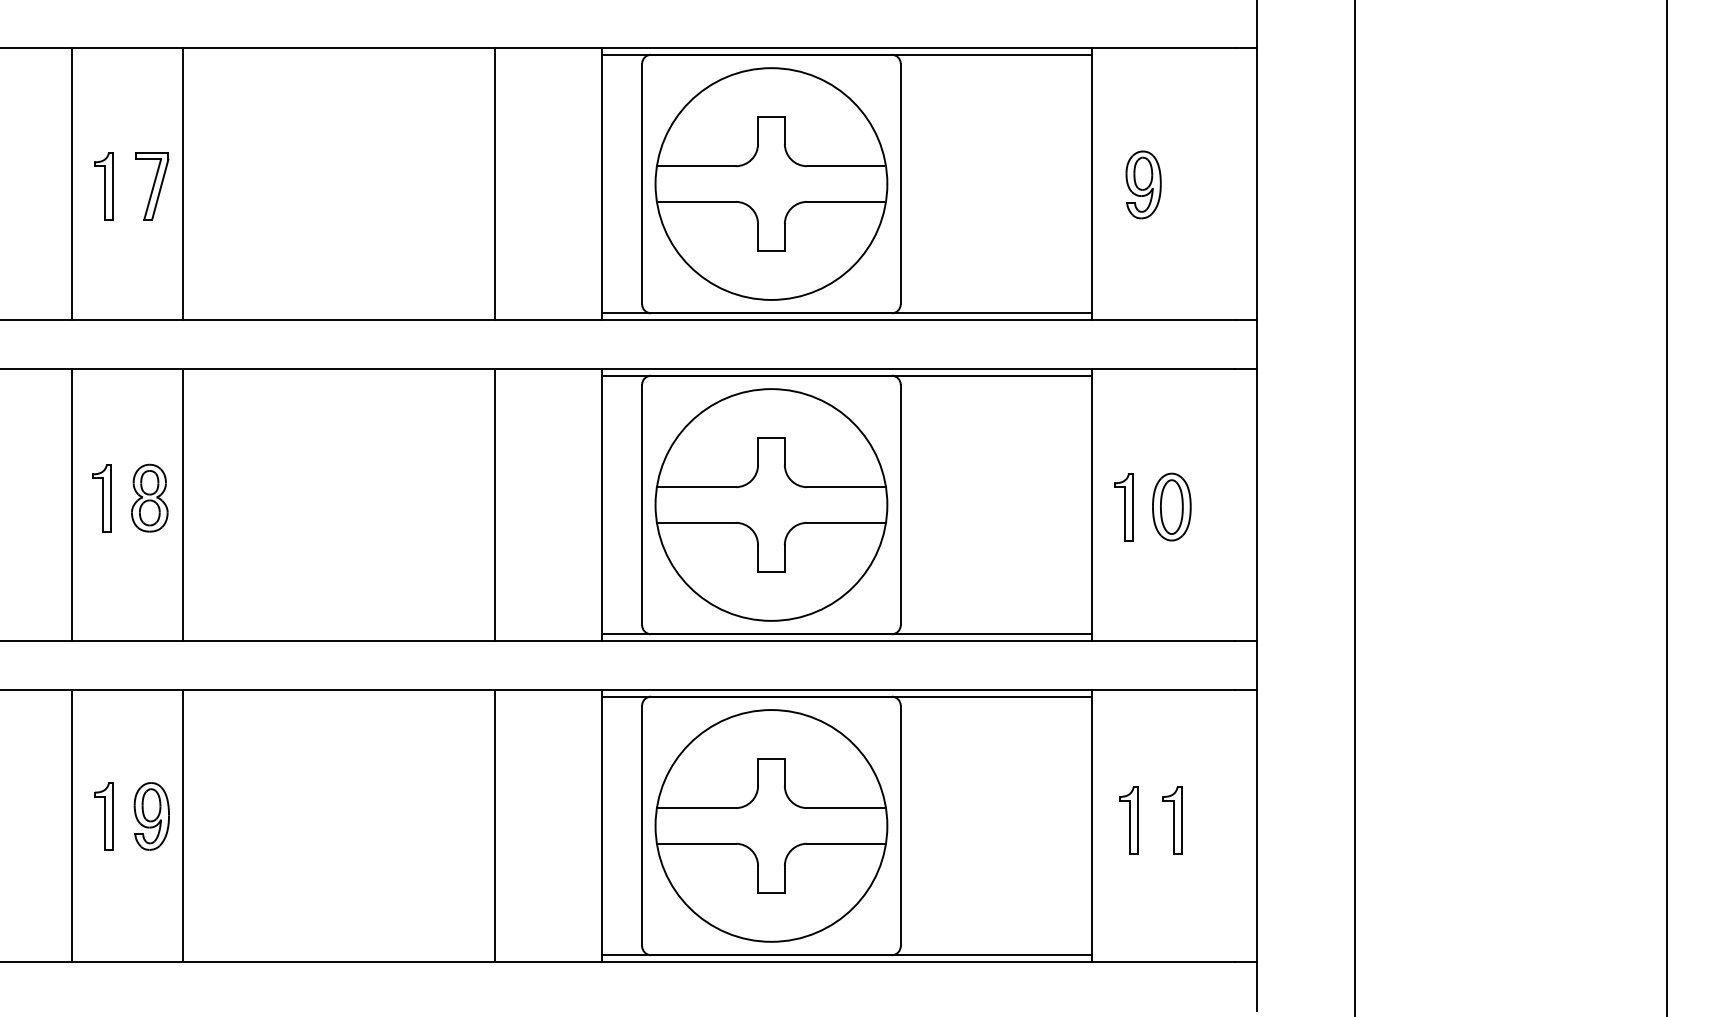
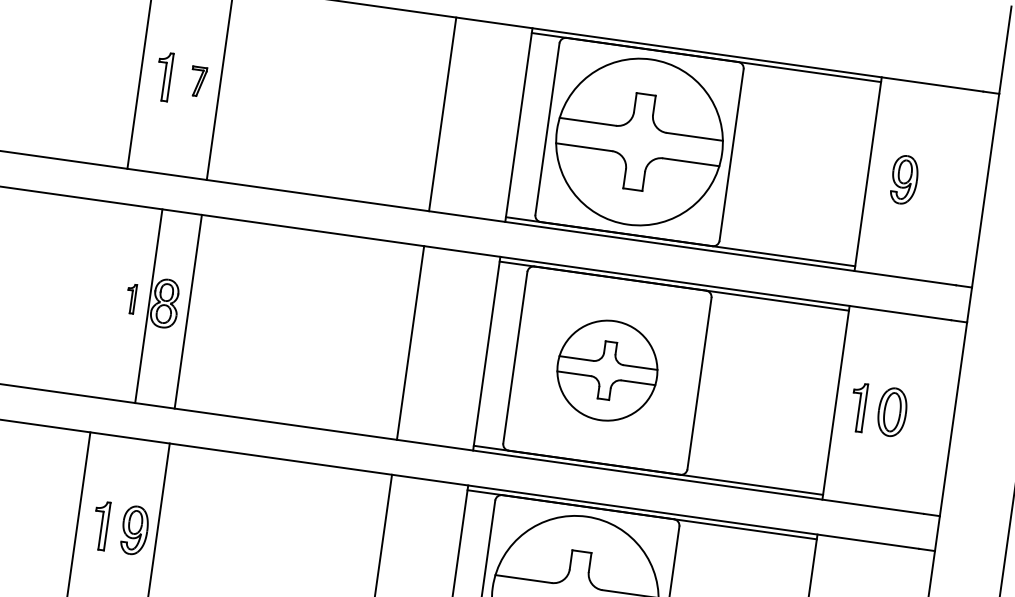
part: (152, 186) -> (198, 81), size x0.6
part: (101, 498) -> (130, 298), size x0.6
line: (71, 504) -> (148, 305), moved
part: (771, 504) -> (607, 370), size x0.6

